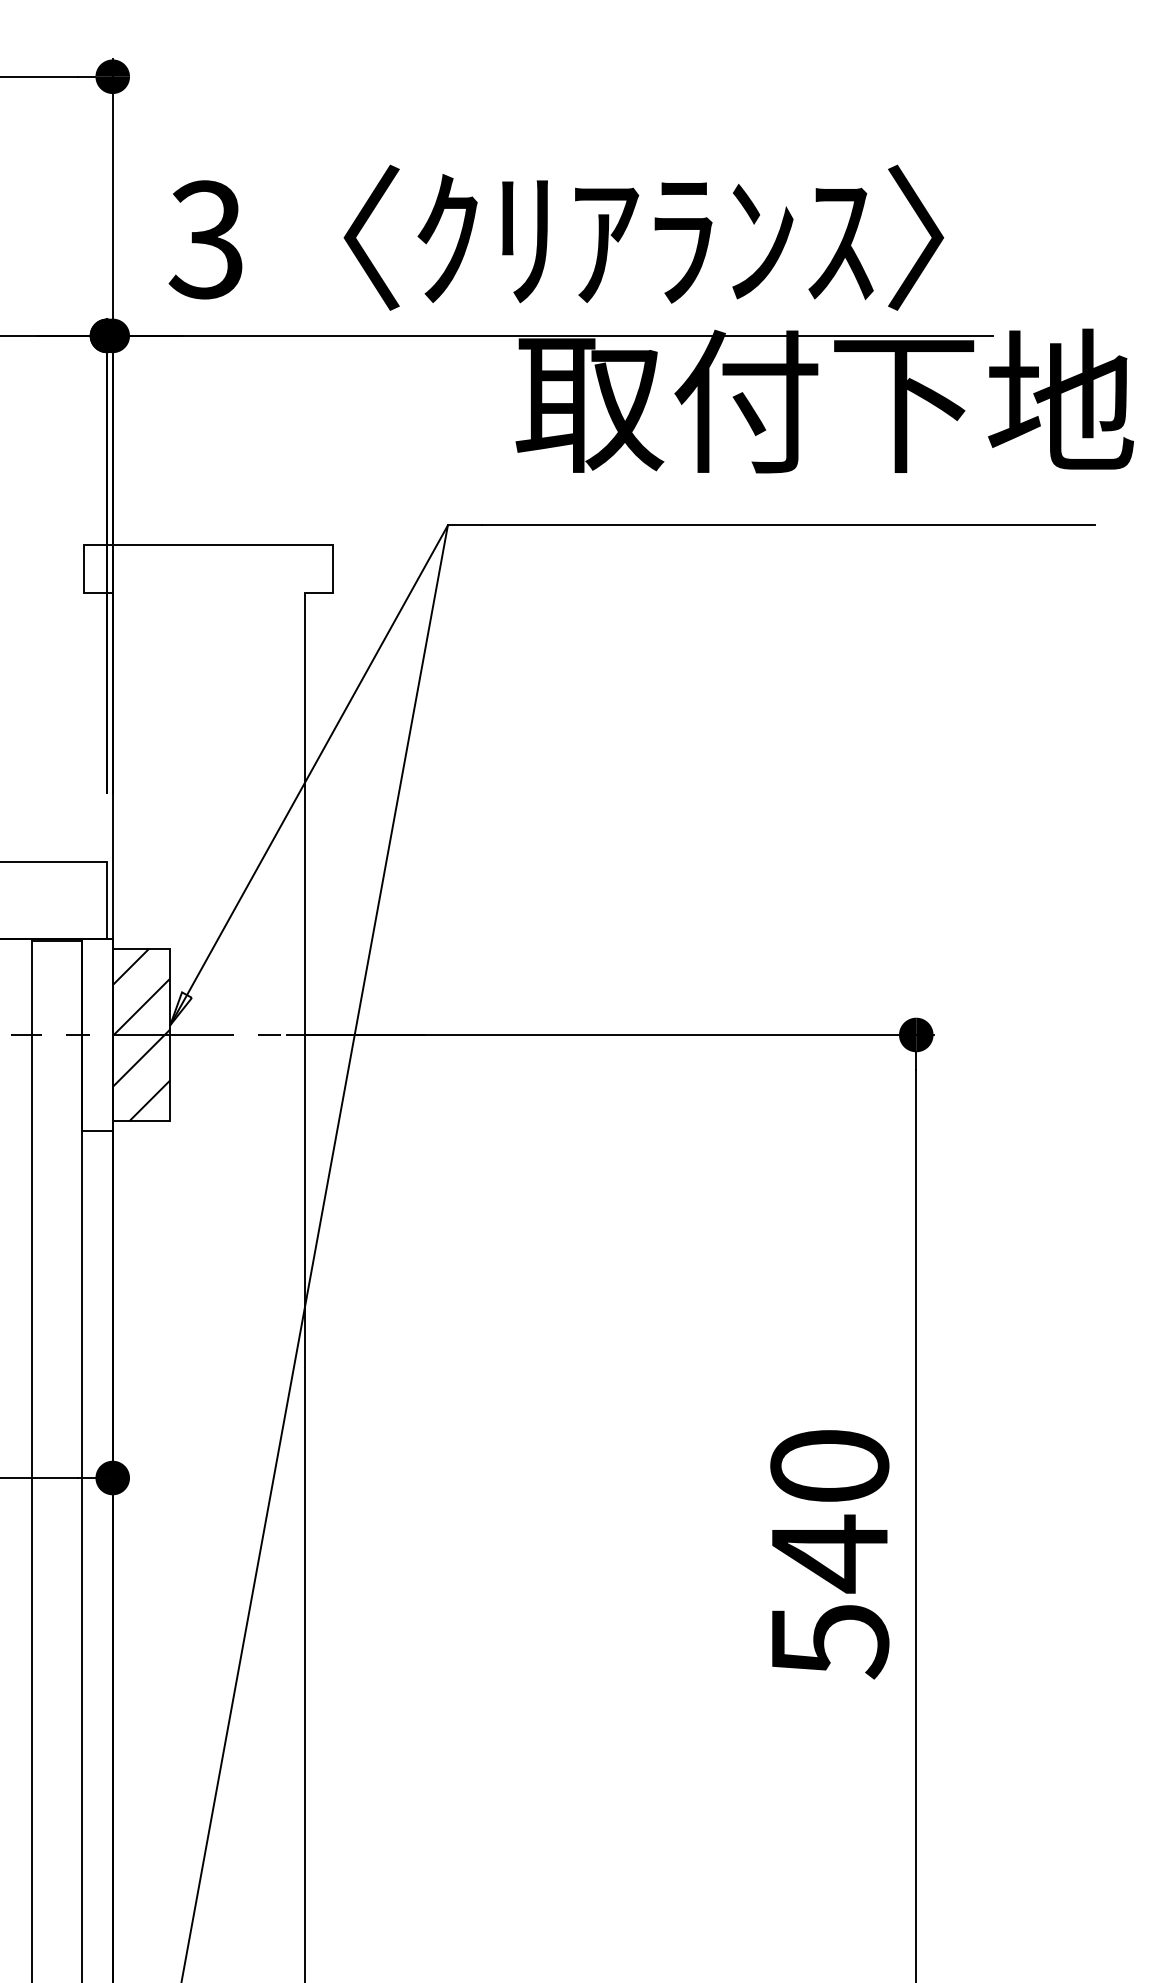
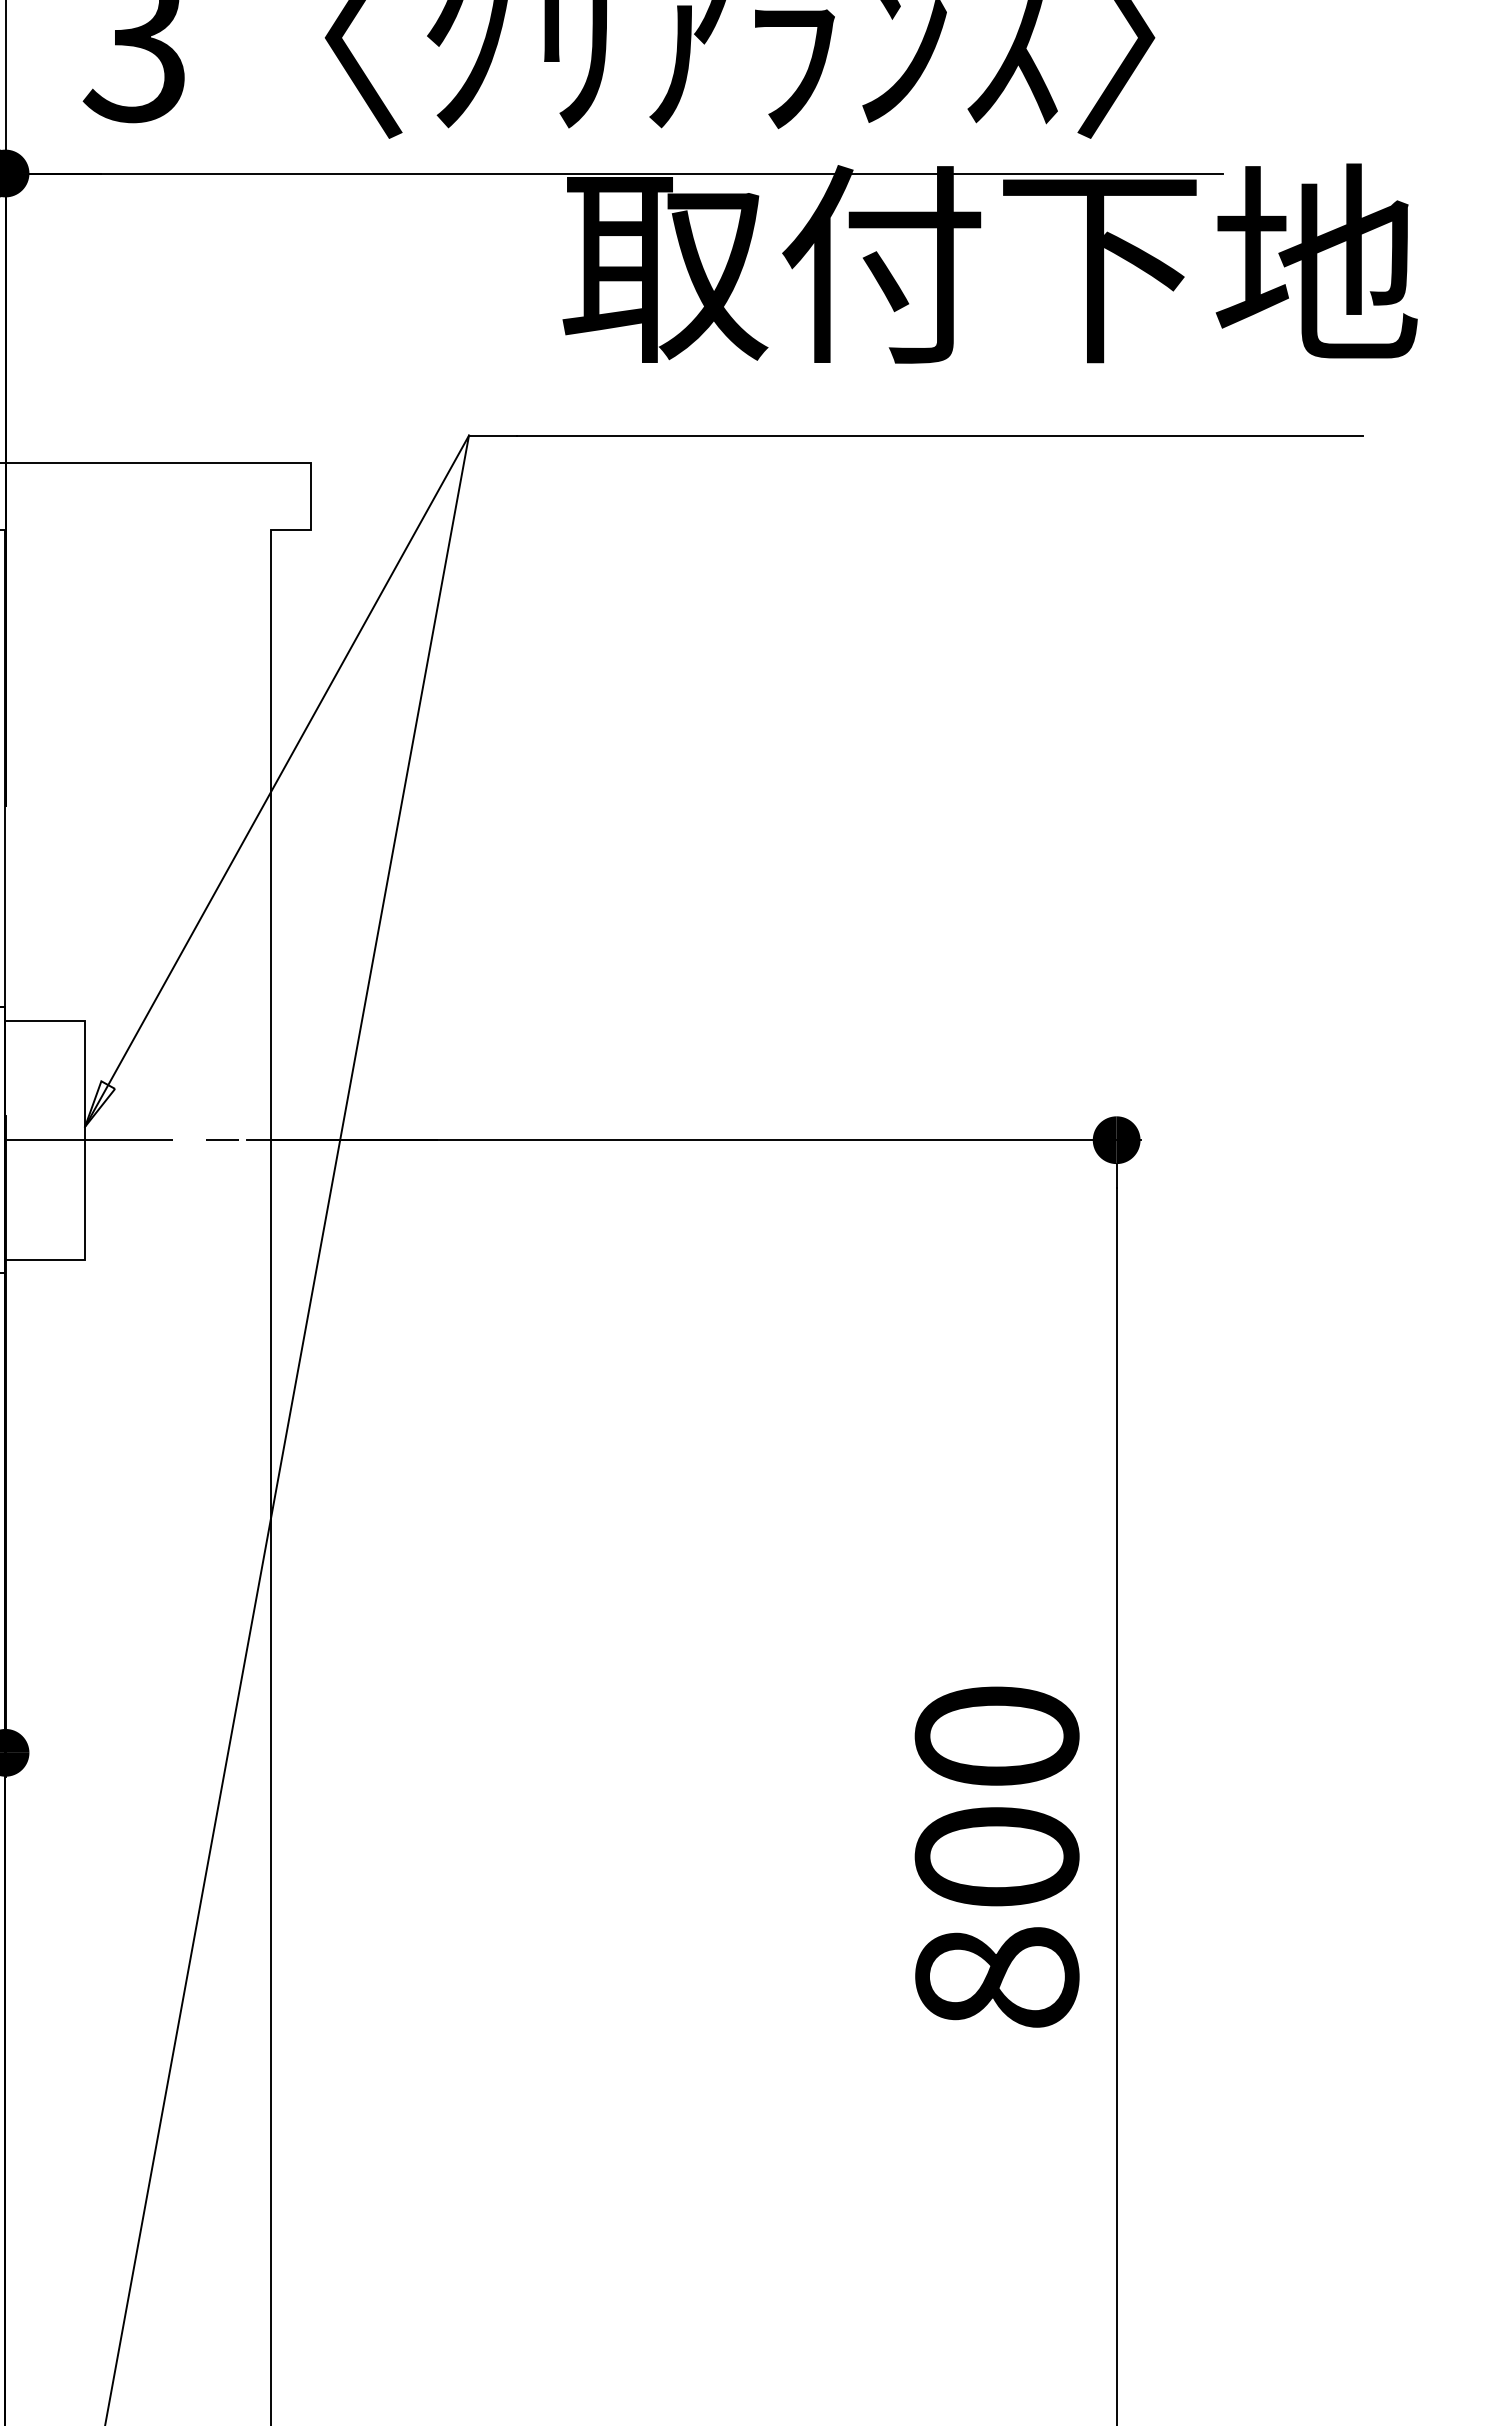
hatch: (141, 1034) -> (45, 1139), removed
text: (829, 1596) -> (996, 1916), 540 -> 800

